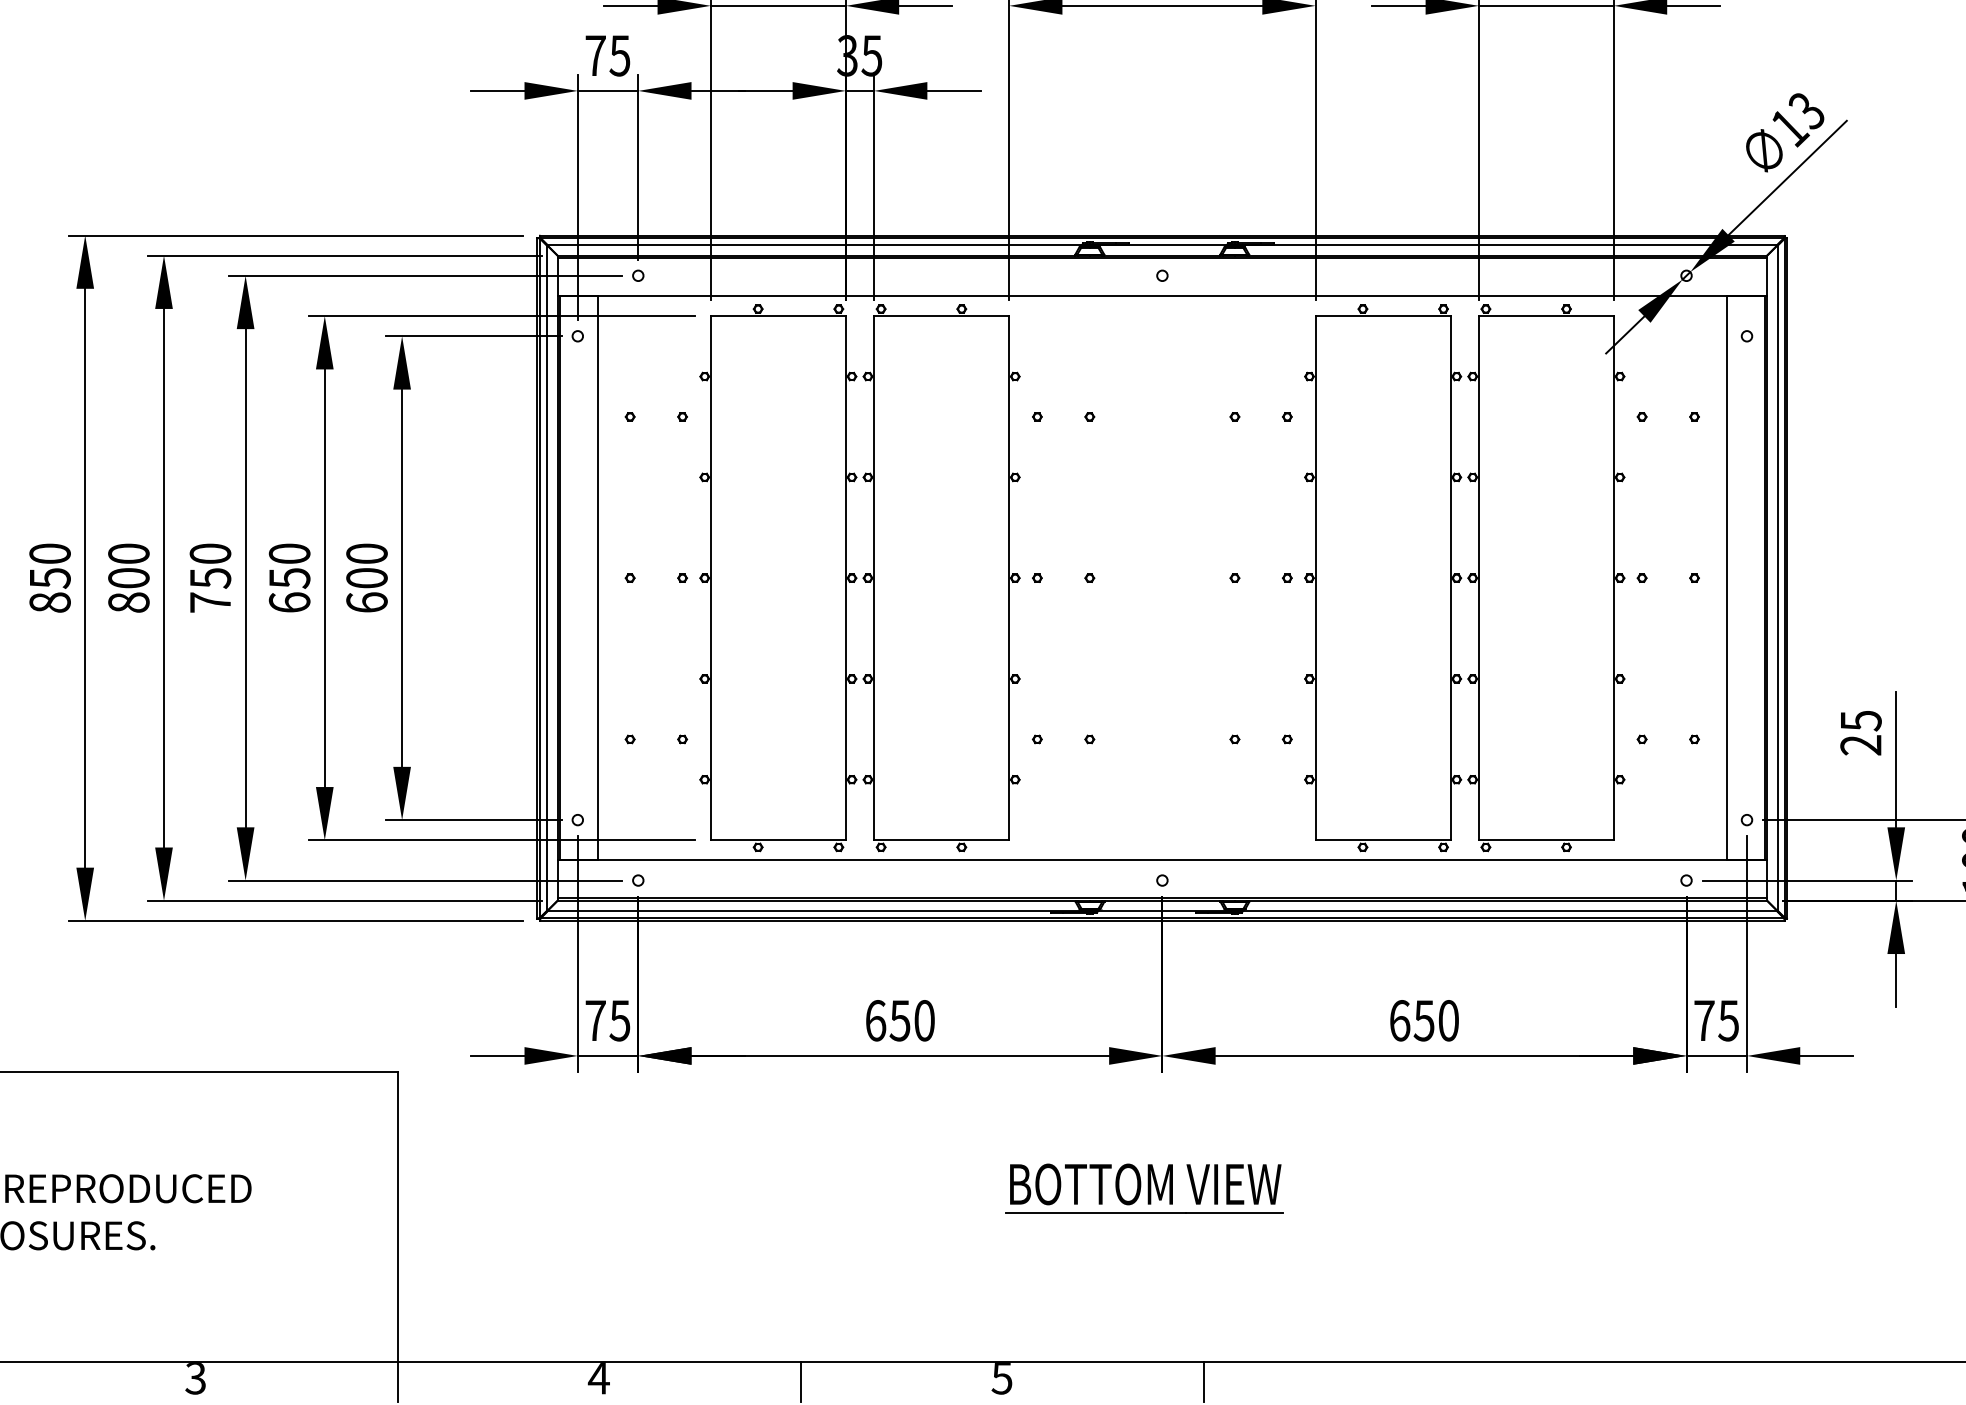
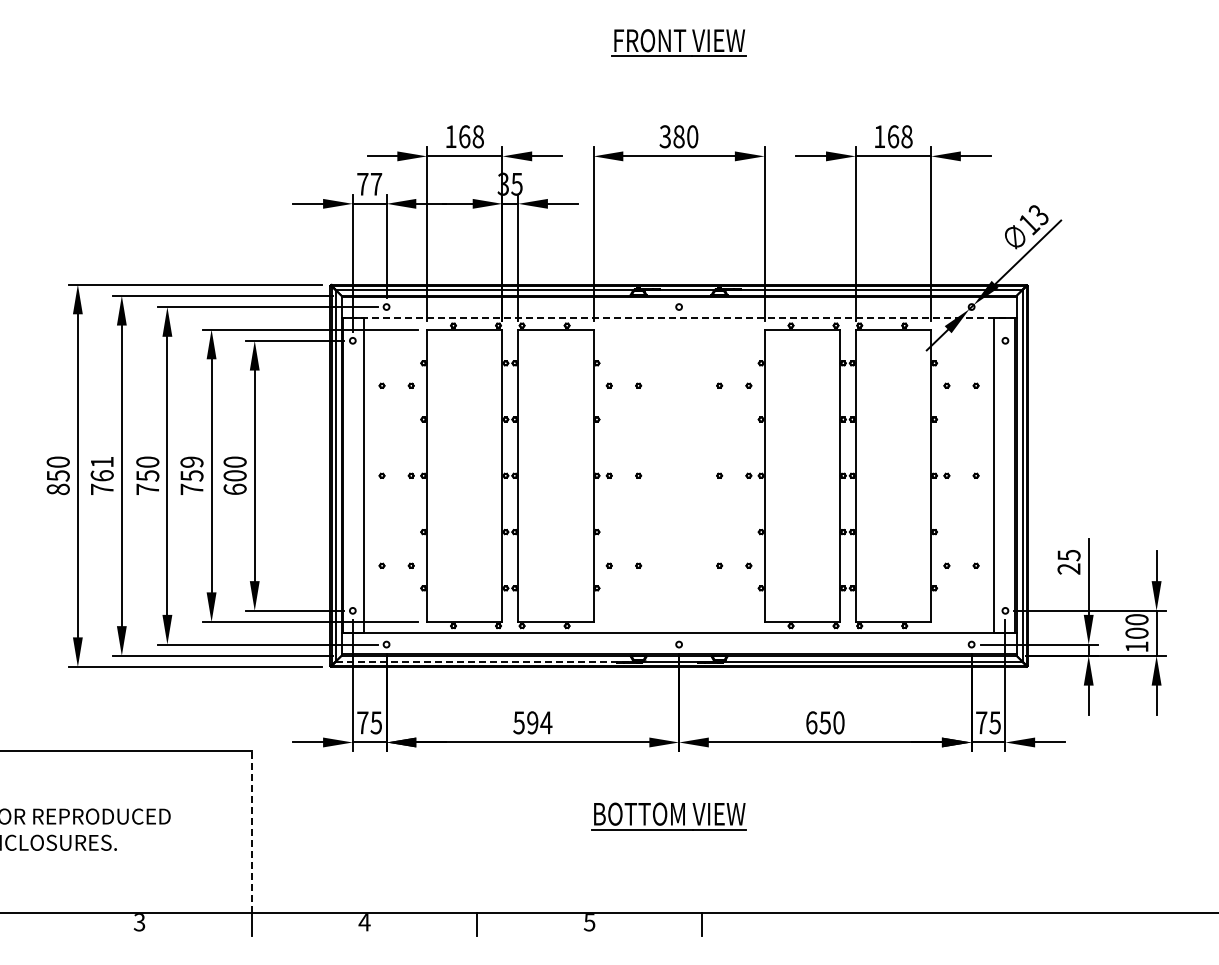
text: (620, 56) -> (376, 184), 75 -> 77
line: (1163, 296) -> (679, 318), solid -> dashed
text: (127, 577) -> (101, 475), 800 -> 761
text: (288, 577) -> (191, 475), 650 -> 759
line: (815, 910) -> (485, 661), solid -> dashed
text: (899, 1020) -> (532, 722), 650 -> 594
line: (398, 1215) -> (252, 831), solid -> dashed

